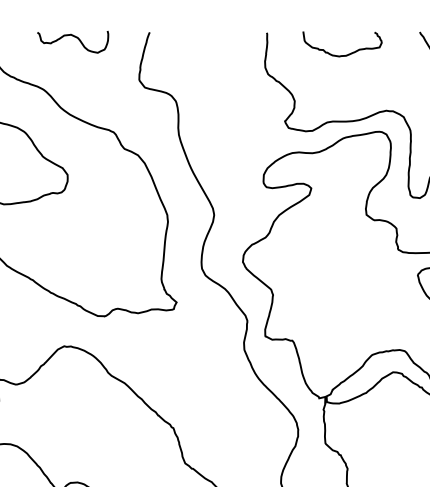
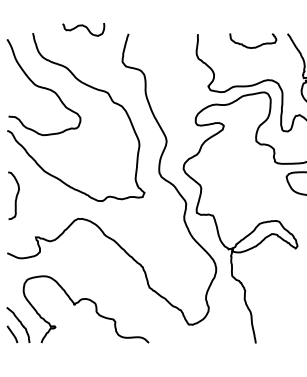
curve: (74, 38) -> (84, 27), moved
curve: (342, 53) -> (253, 46), moved

